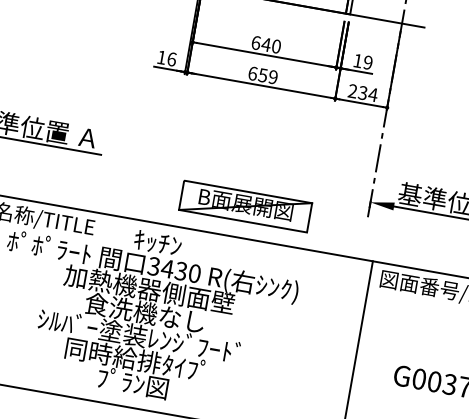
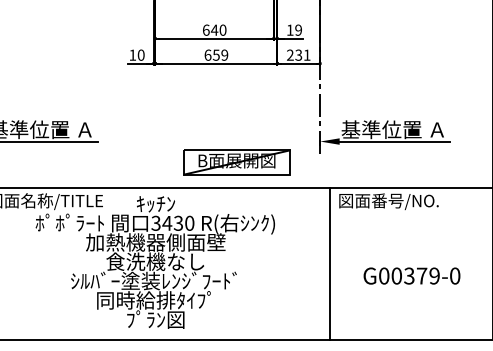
text: (171, 58) -> (140, 54), 16 -> 10
text: (372, 93) -> (306, 54), 234 -> 231
part: (245, 206) -> (236, 162), moved

